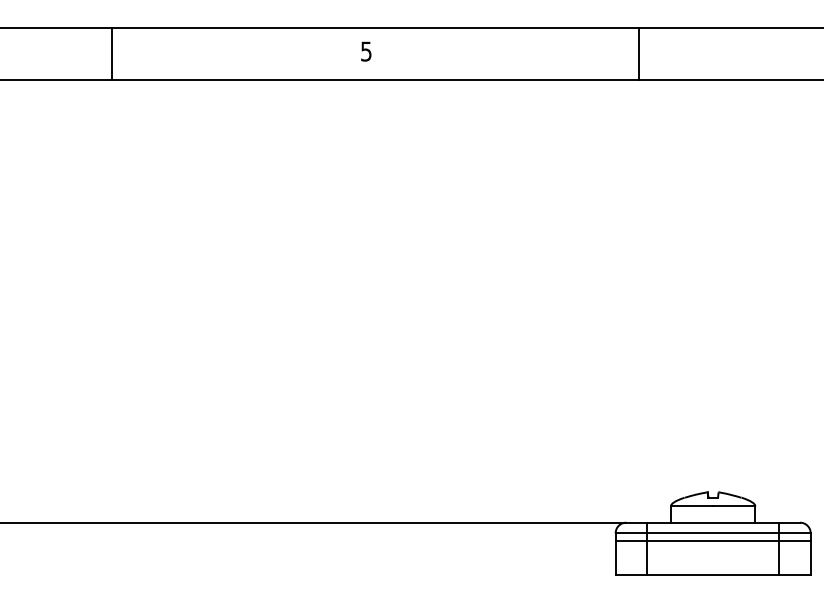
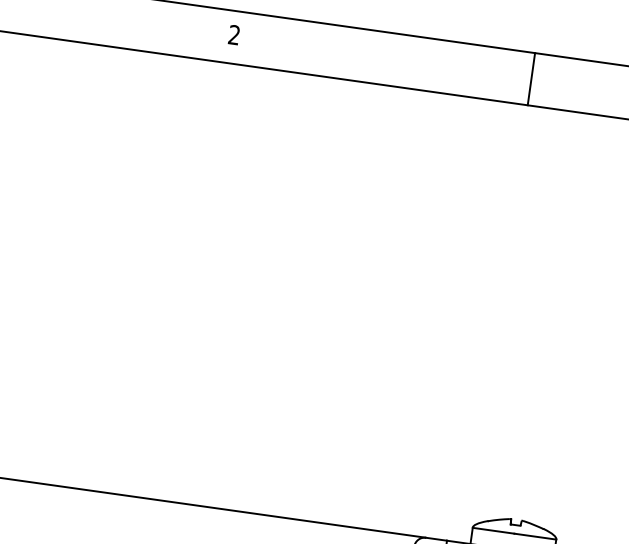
text: (366, 51) -> (234, 35), 5 -> 2
line: (638, 53) -> (531, 78), moved

